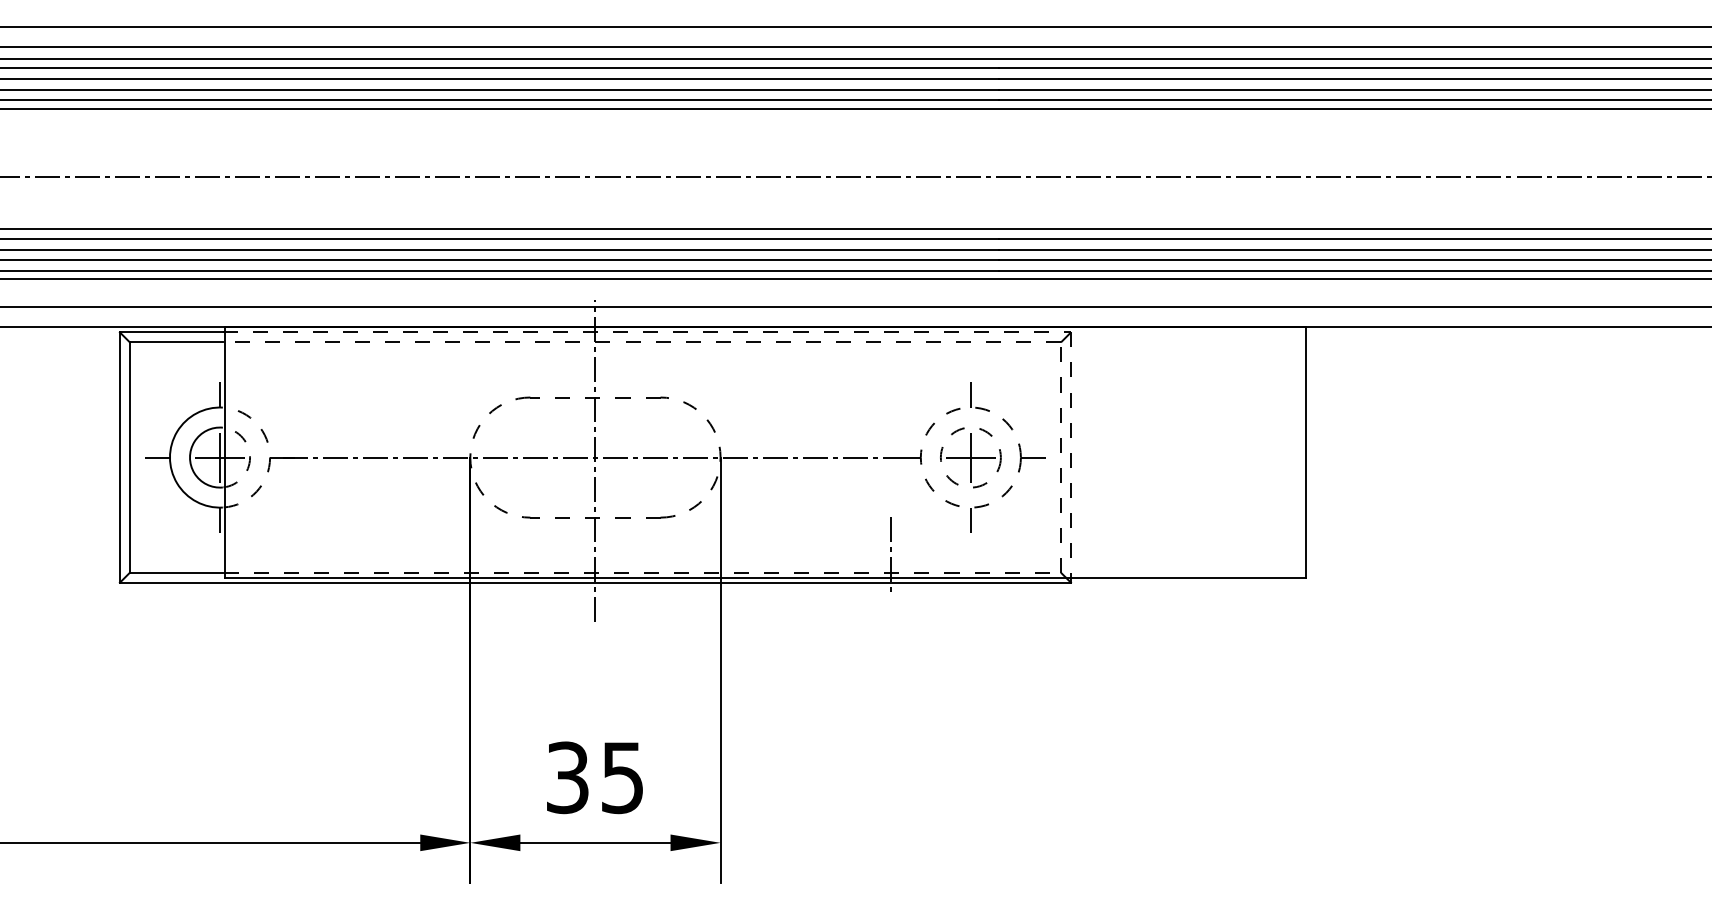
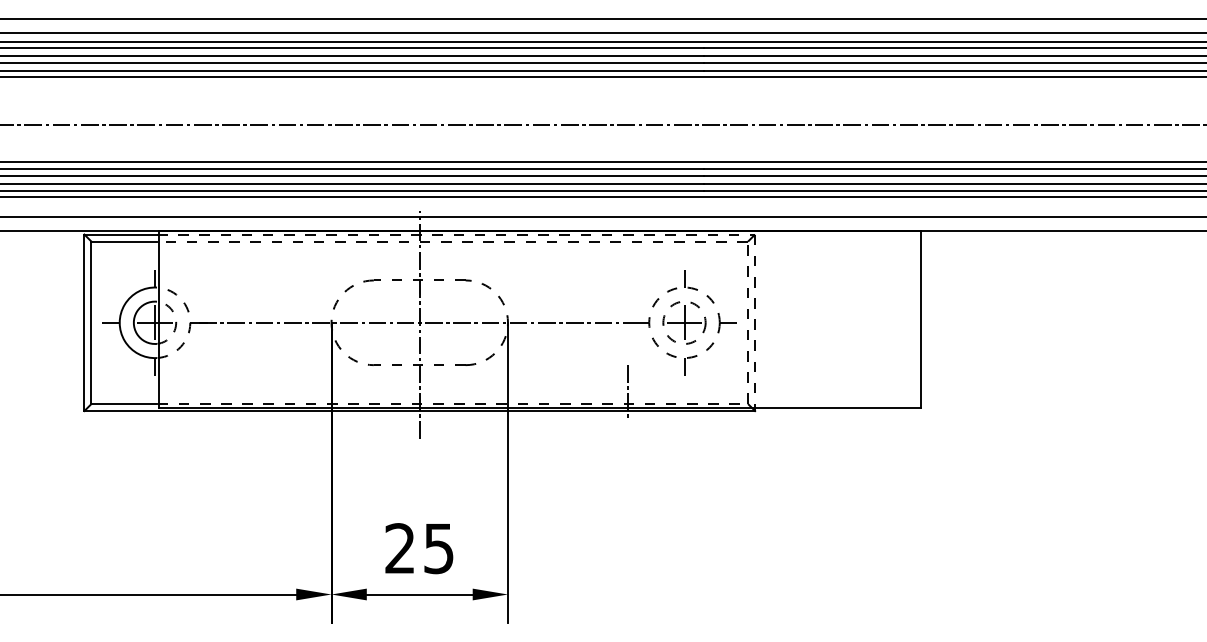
text: (567, 777) -> (400, 548), 35 -> 25

